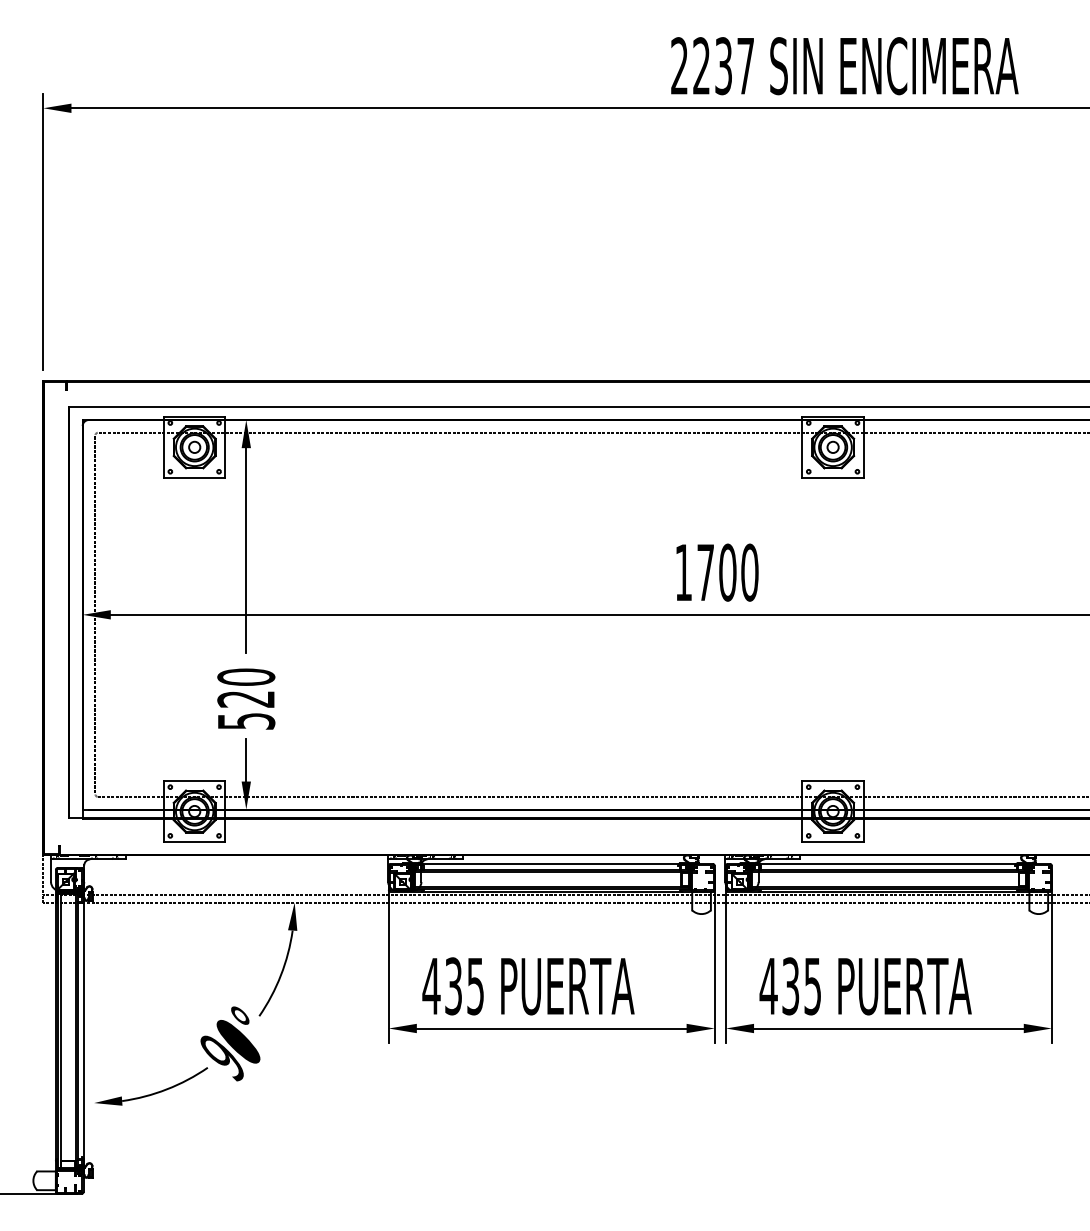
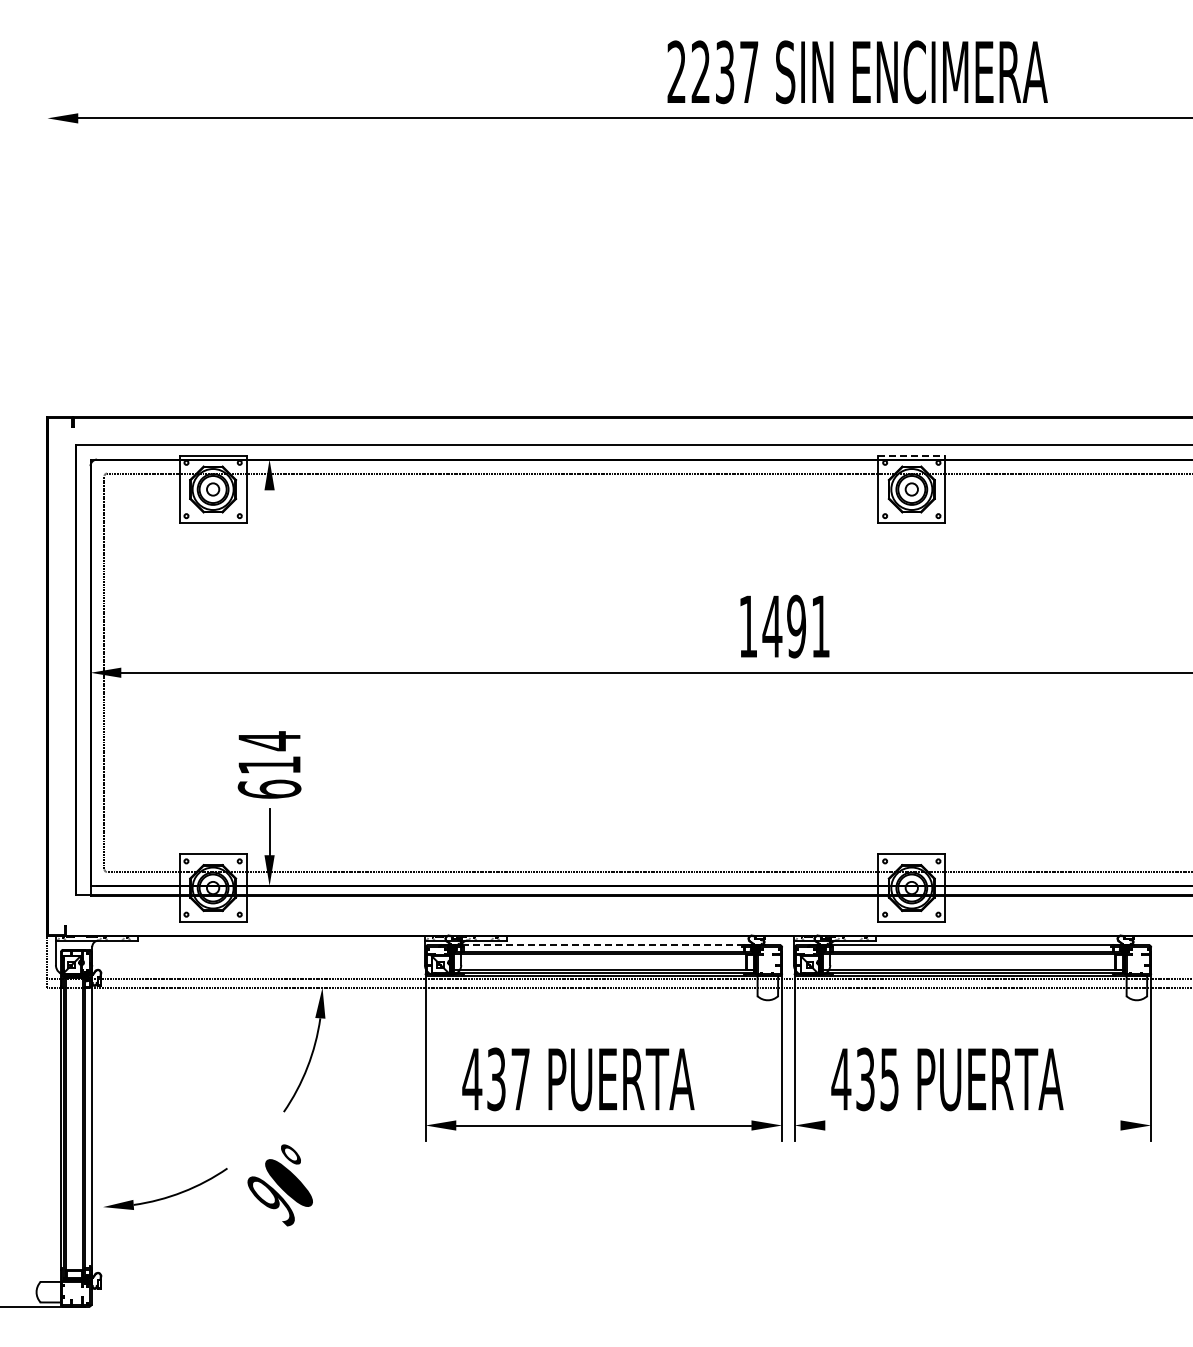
text: (844, 66) -> (857, 72), moved
line: (43, 232) -> (47, 254), removed
line: (832, 416) -> (911, 455), solid -> dashed
line: (246, 550) -> (269, 602), removed
text: (727, 572) -> (796, 626), 1700 -> 1491
text: (246, 698) -> (269, 764), 520 -> 614
line: (552, 864) -> (604, 945), solid -> dashed
text: (475, 986) -> (520, 1079), 435 -> 437
line: (888, 1028) -> (972, 1125), removed
text: (229, 1044) -> (279, 1185), moved

